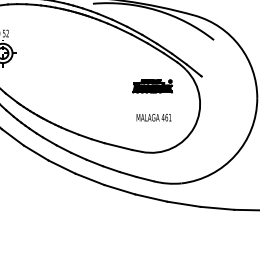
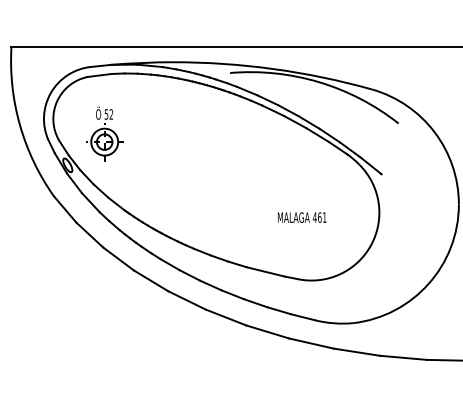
part: (152, 86) -> (313, 187), removed
text: (154, 117) -> (302, 217), moved

